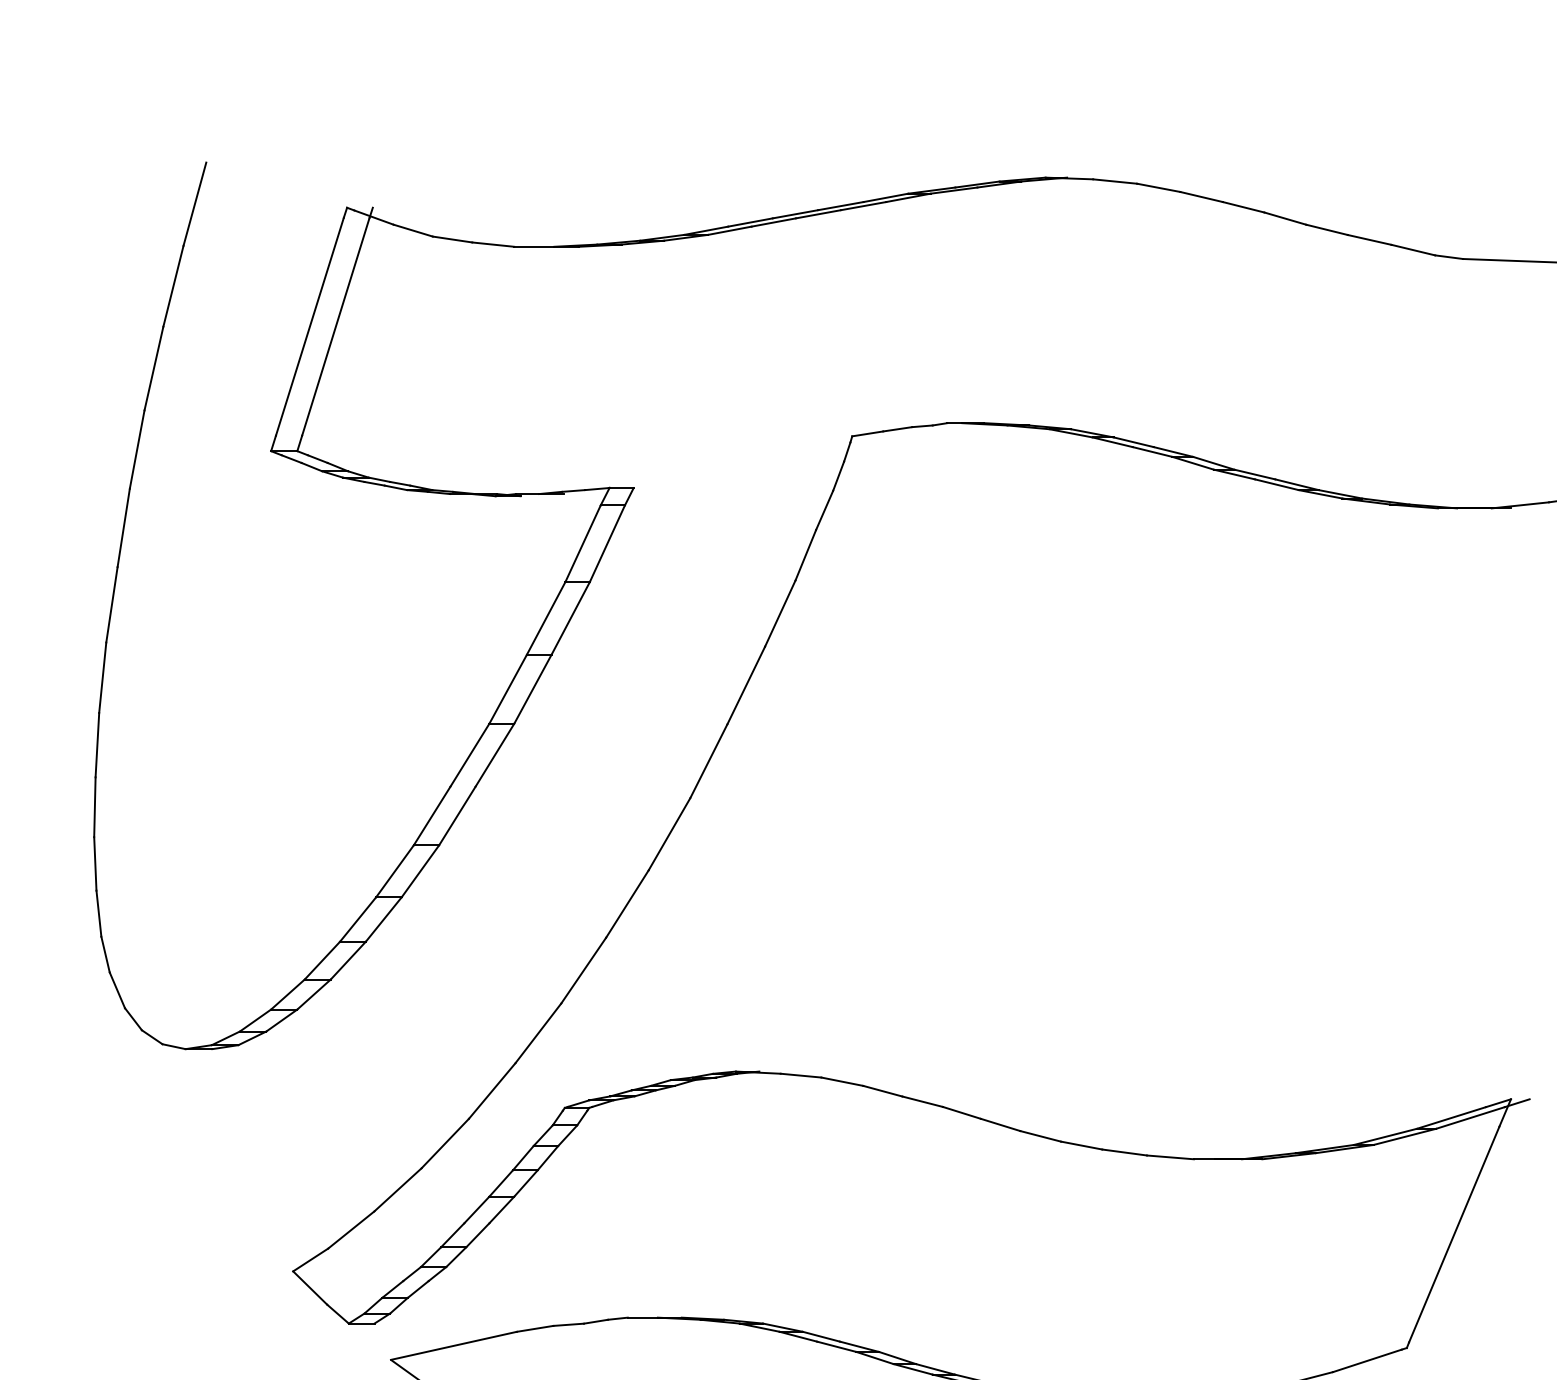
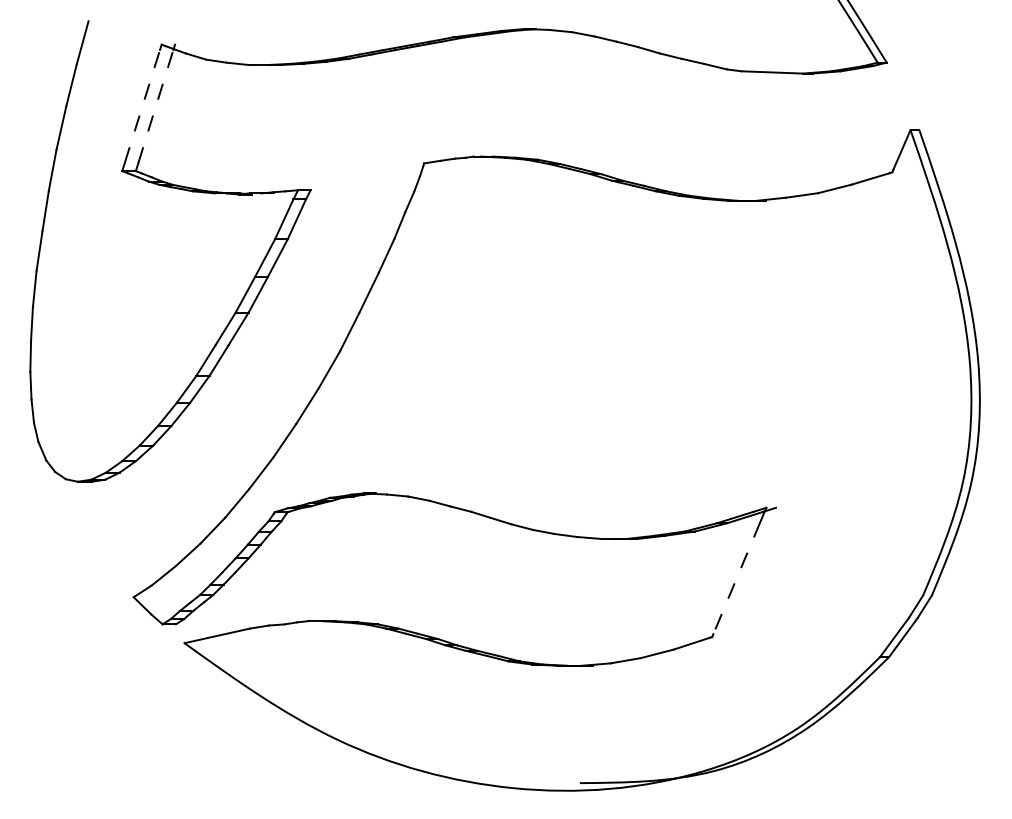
line: (310, 326) -> (142, 106), solid -> dashed
line: (337, 326) -> (156, 106), solid -> dashed
line: (1453, 1235) -> (736, 578), solid -> dashed

